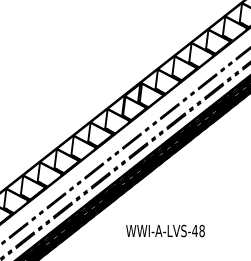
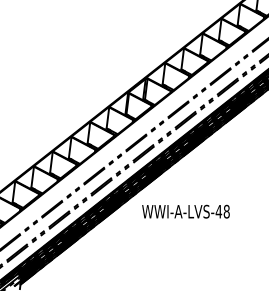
text: (165, 230) -> (185, 211), moved

